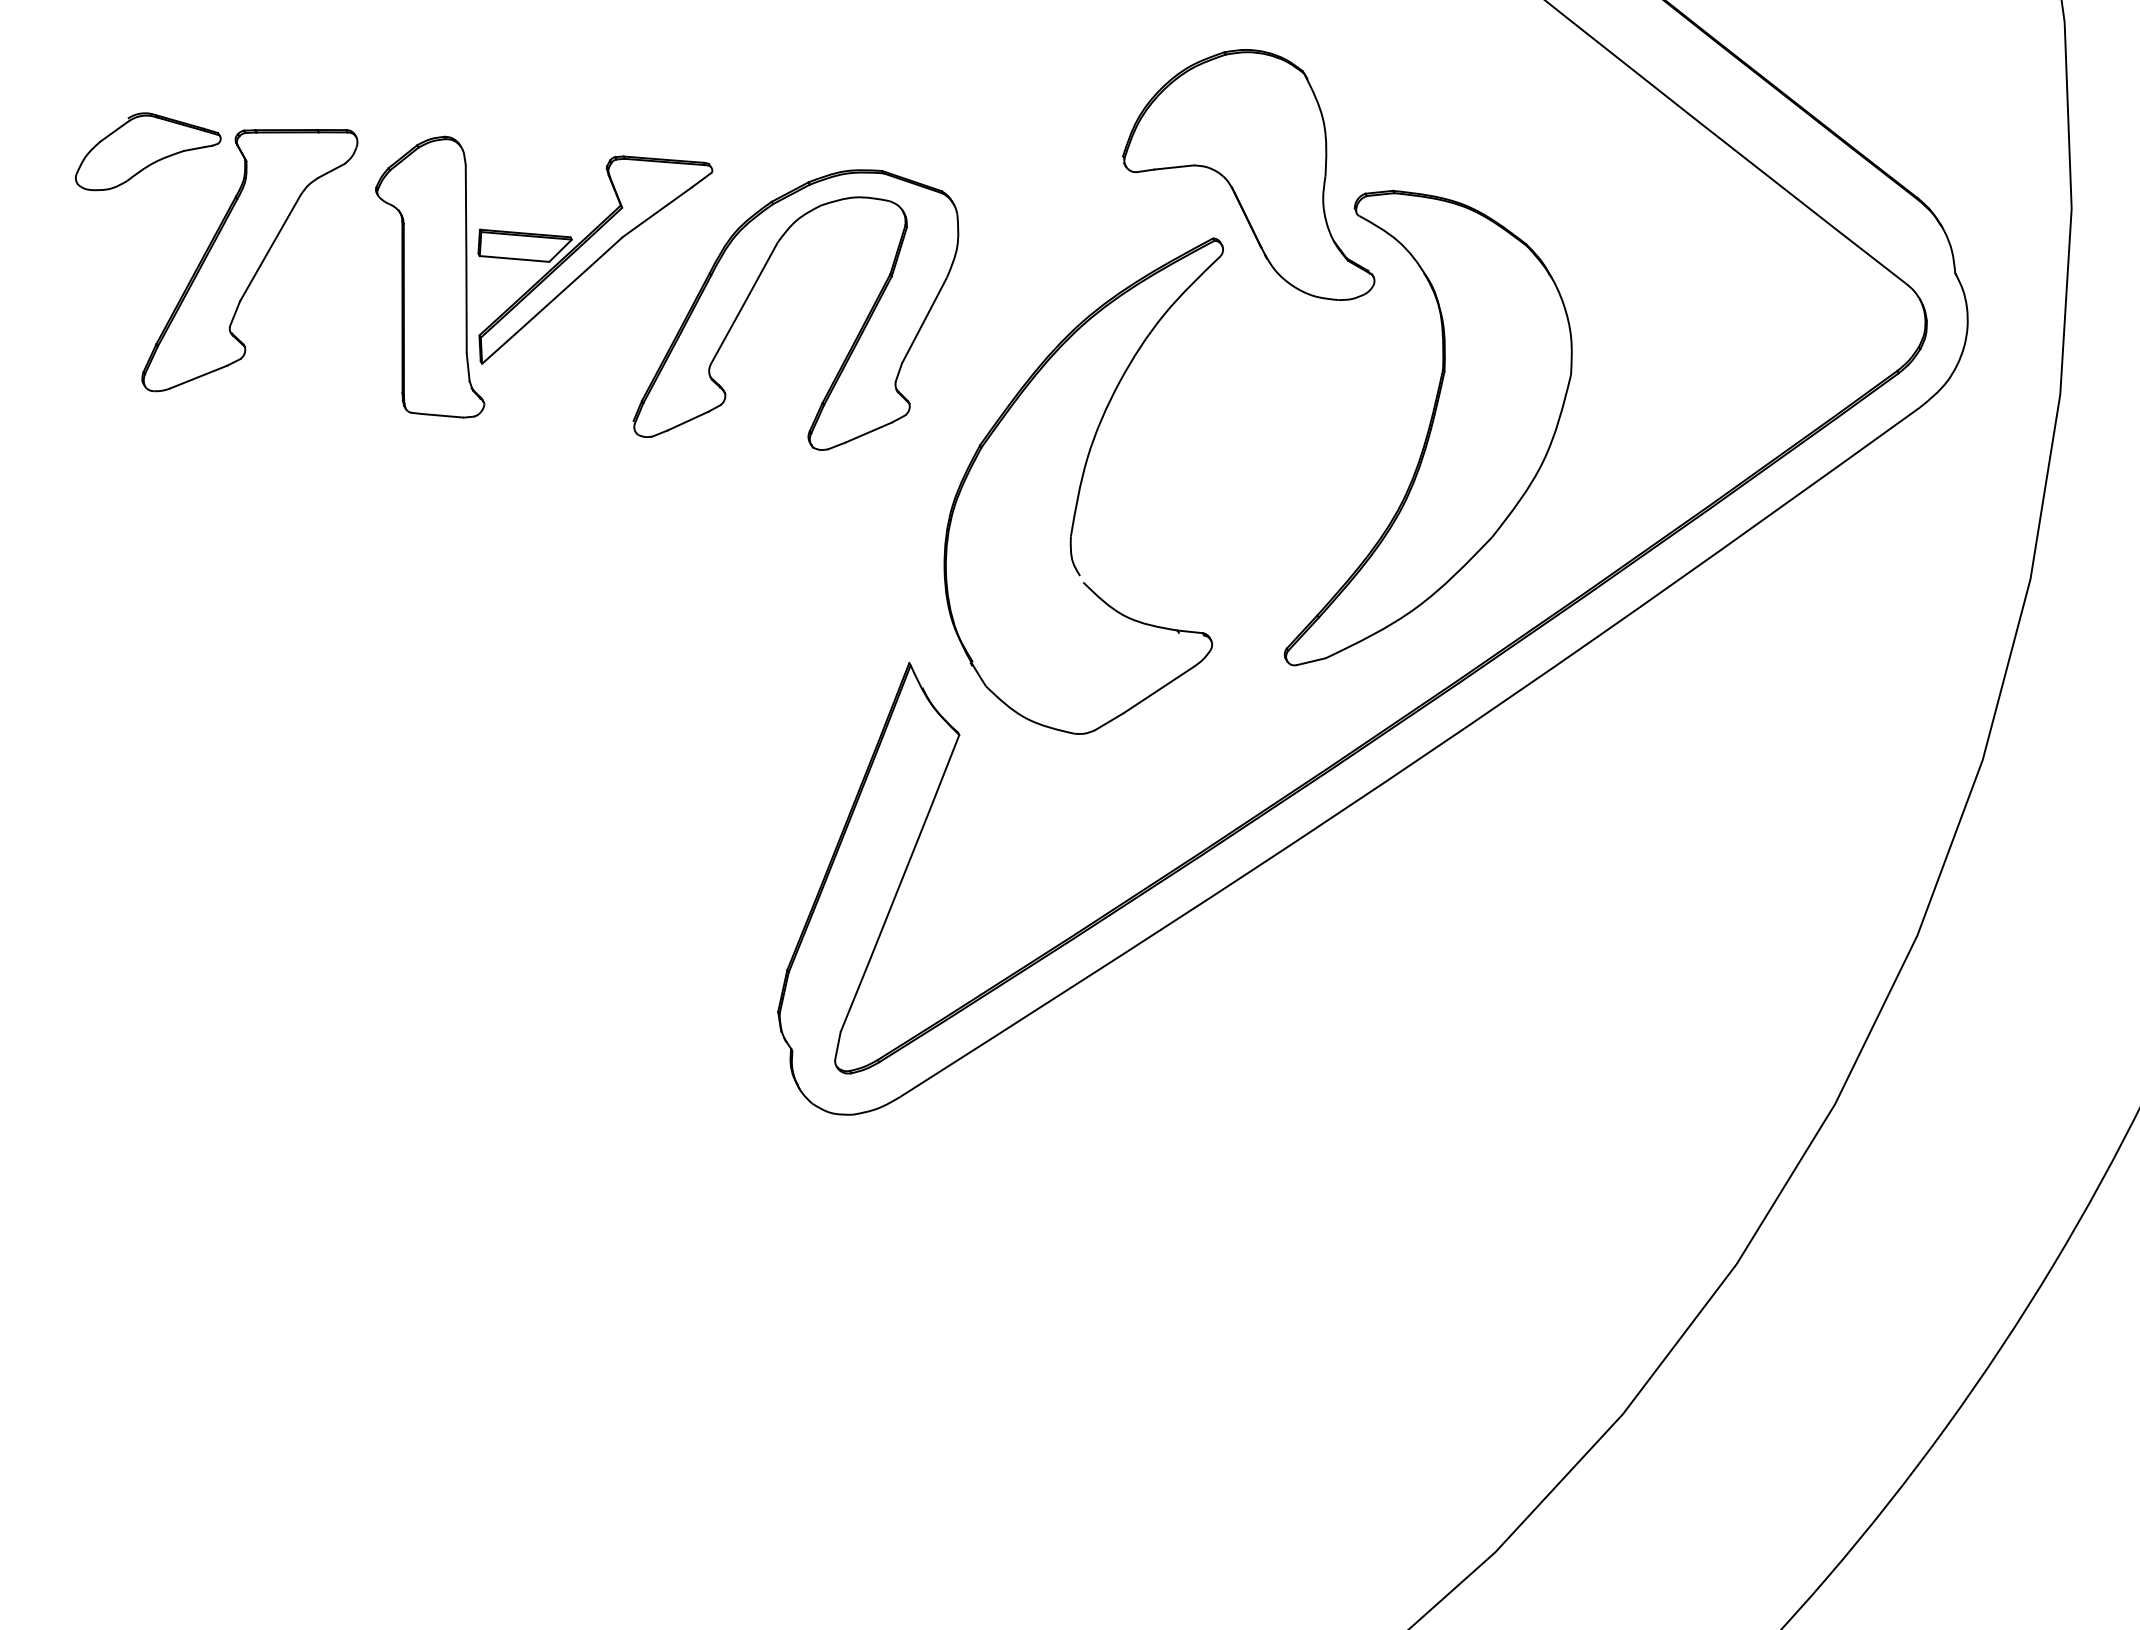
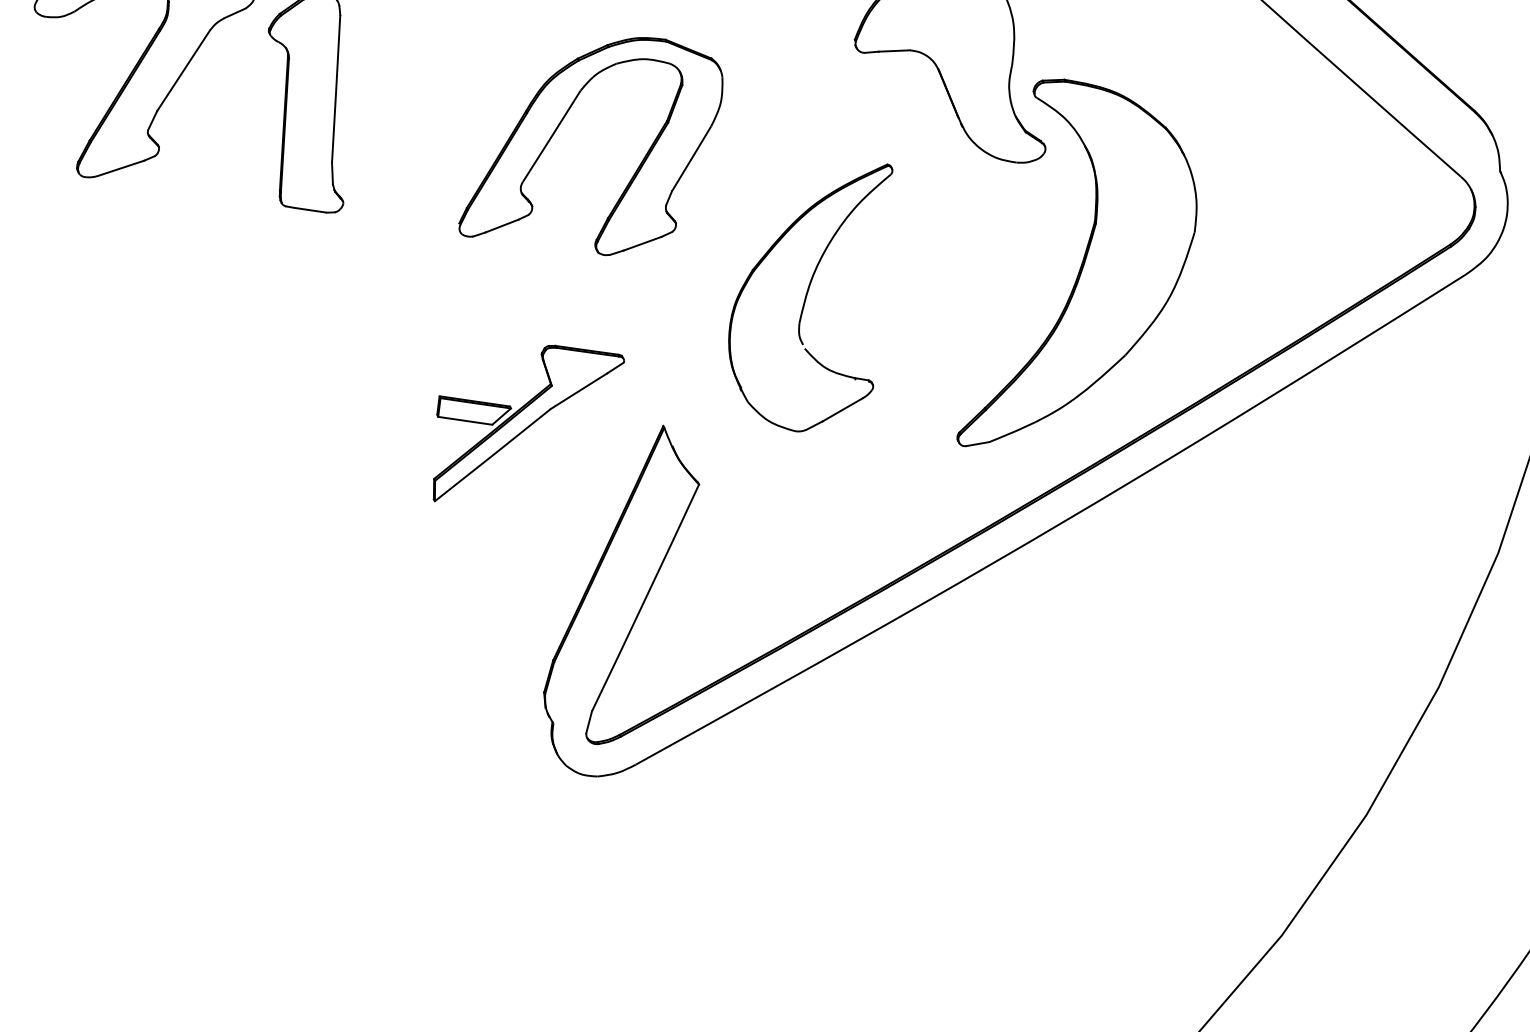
part: (595, 259) -> (528, 425), moved
part: (1083, 485) -> (808, 295), size x0.7

